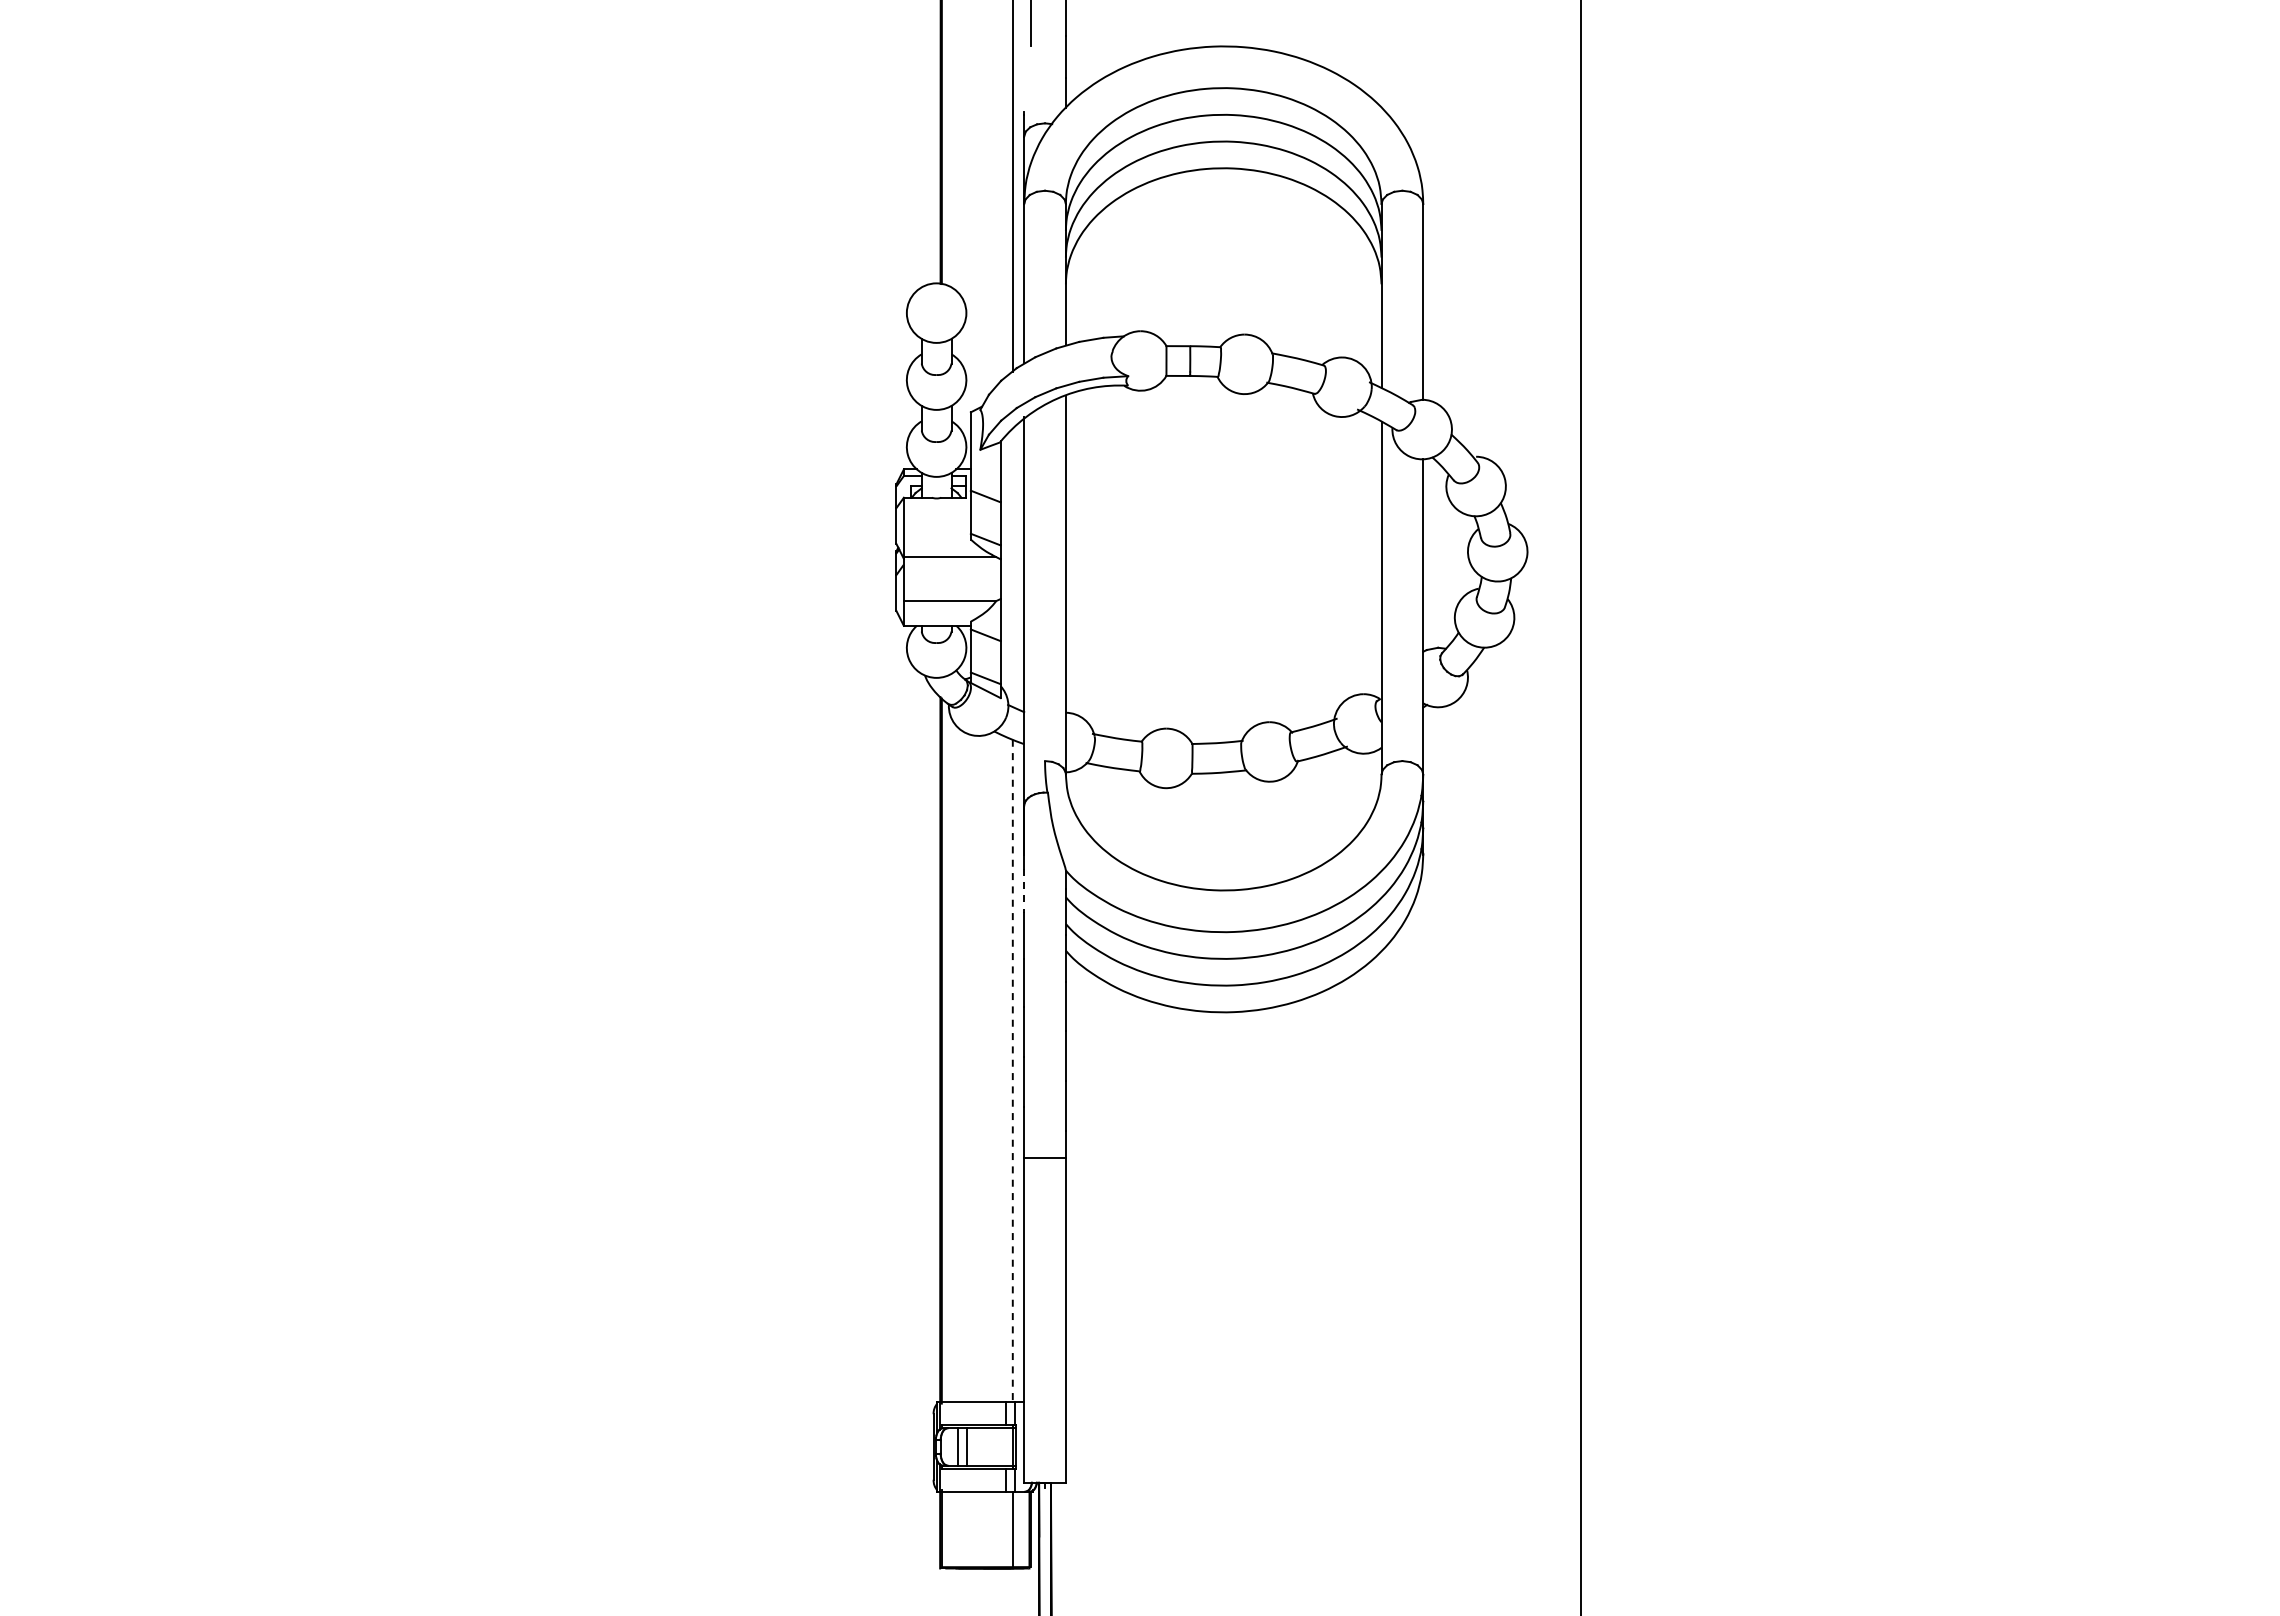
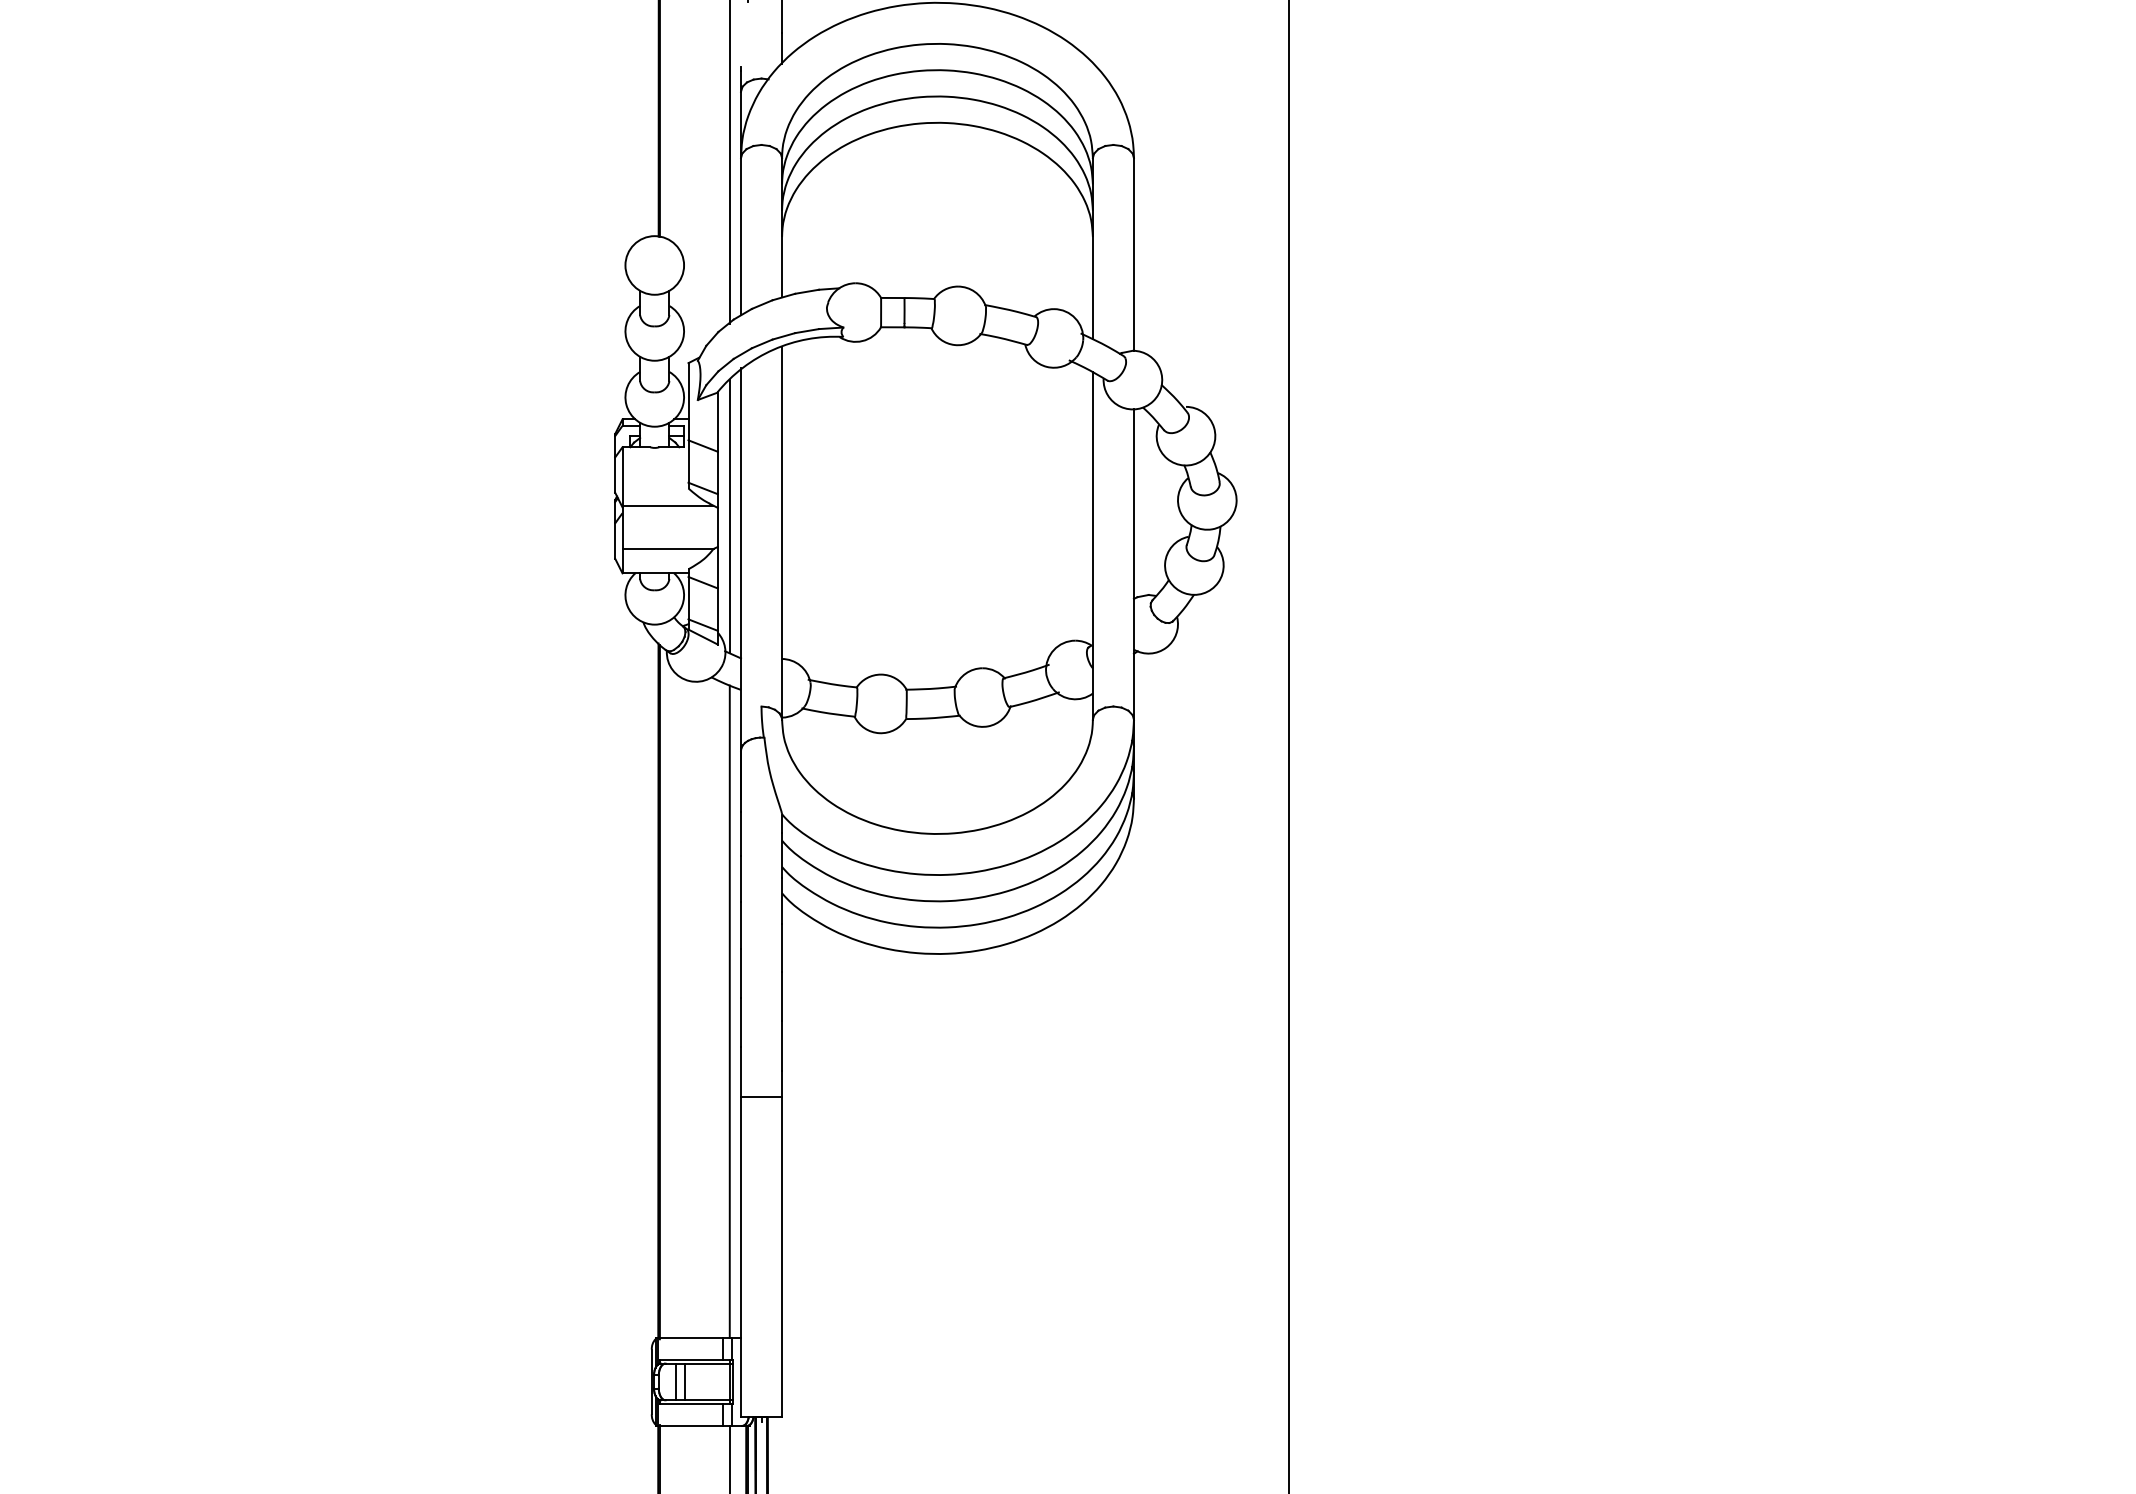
line: (1012, 568) -> (729, 516), added
line: (1024, 891) -> (741, 834), dashed -> solid
line: (1012, 1071) -> (729, 1012), dashed -> solid

